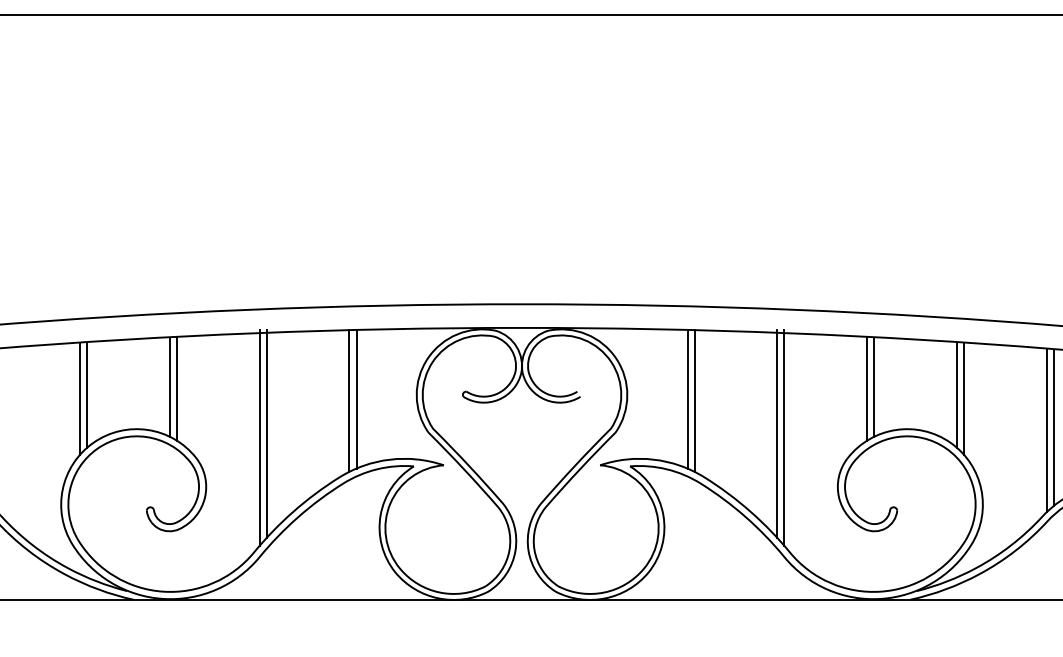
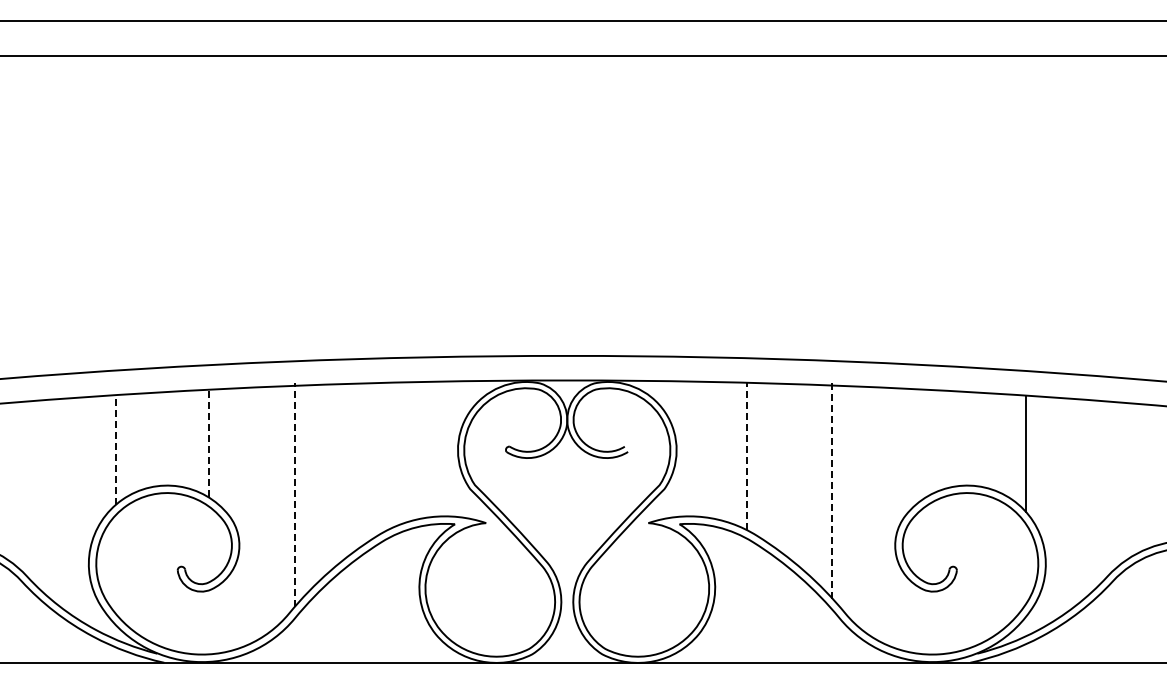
line: (169, 386) -> (201, 441), removed
line: (874, 386) -> (933, 441), removed
line: (176, 388) -> (208, 443), solid -> dashed
line: (866, 388) -> (925, 443), removed
line: (86, 395) -> (115, 450), solid -> dashed
line: (957, 395) -> (1019, 450), removed
line: (80, 399) -> (108, 454), removed
line: (356, 399) -> (395, 454), removed
line: (687, 399) -> (739, 454), removed
line: (349, 400) -> (388, 455), removed
line: (694, 401) -> (746, 456), solid -> dashed
line: (1053, 428) -> (1119, 484), removed
line: (1047, 430) -> (1112, 486), removed
line: (266, 433) -> (302, 490), removed
line: (777, 433) -> (832, 490), solid -> dashed
line: (259, 437) -> (294, 494), solid -> dashed
line: (784, 437) -> (839, 494), removed

